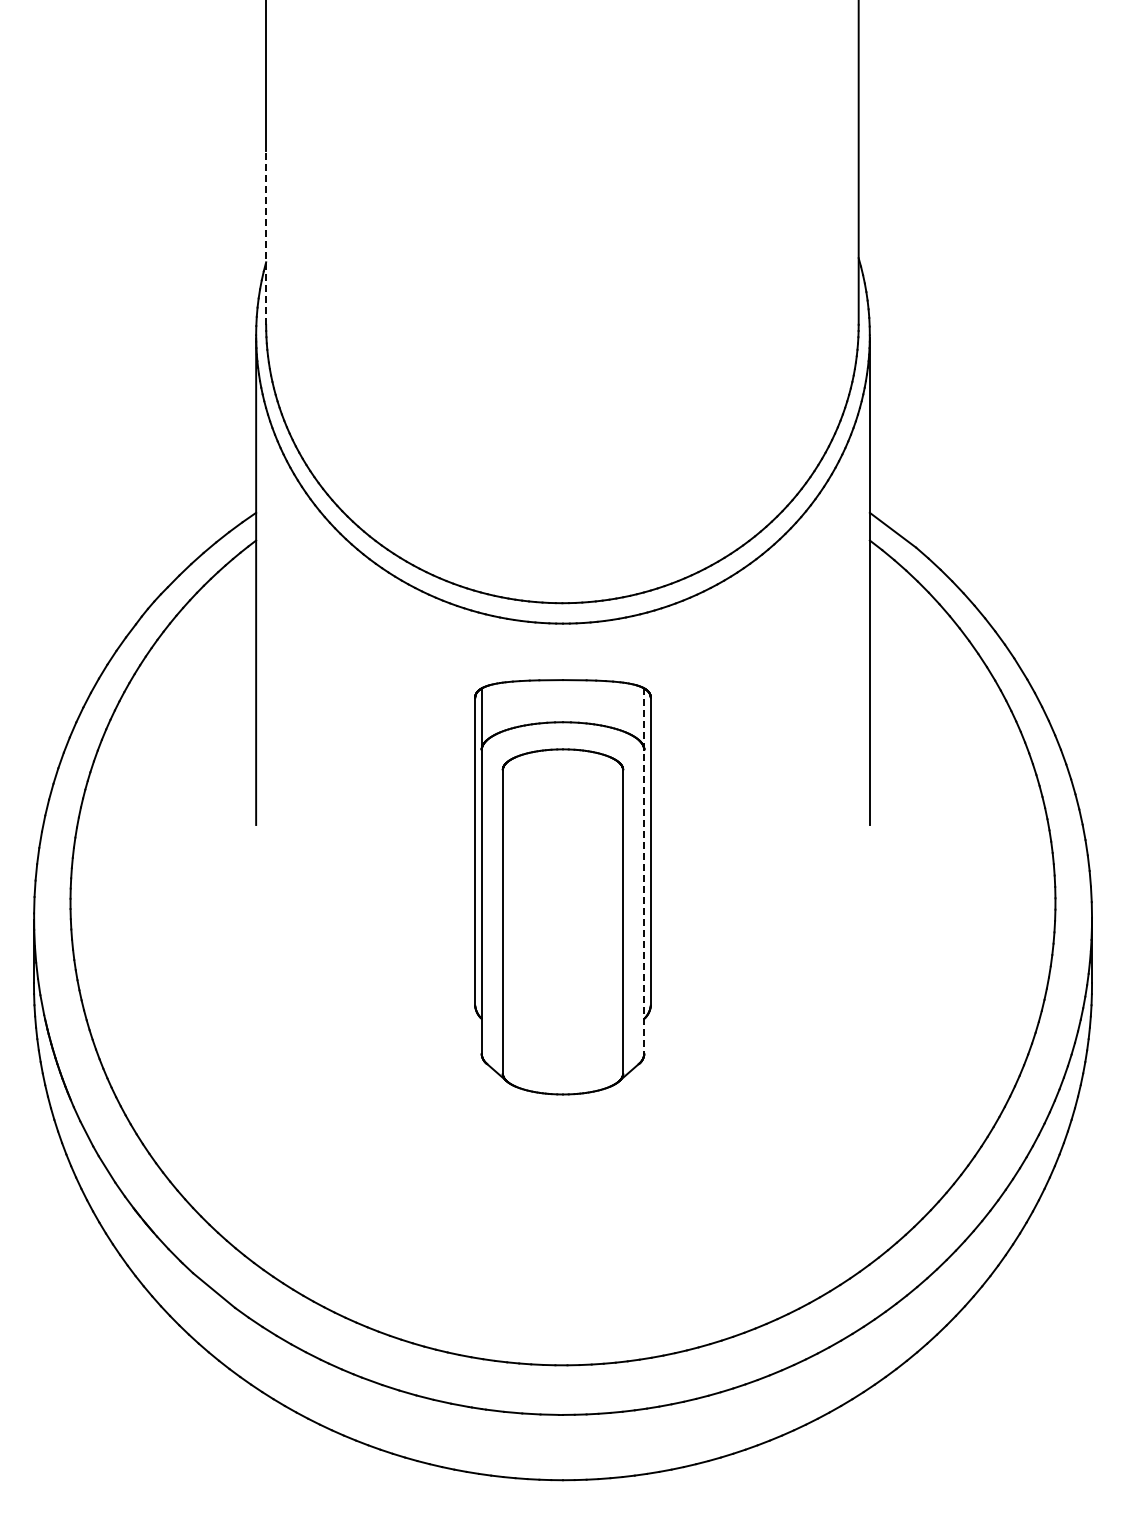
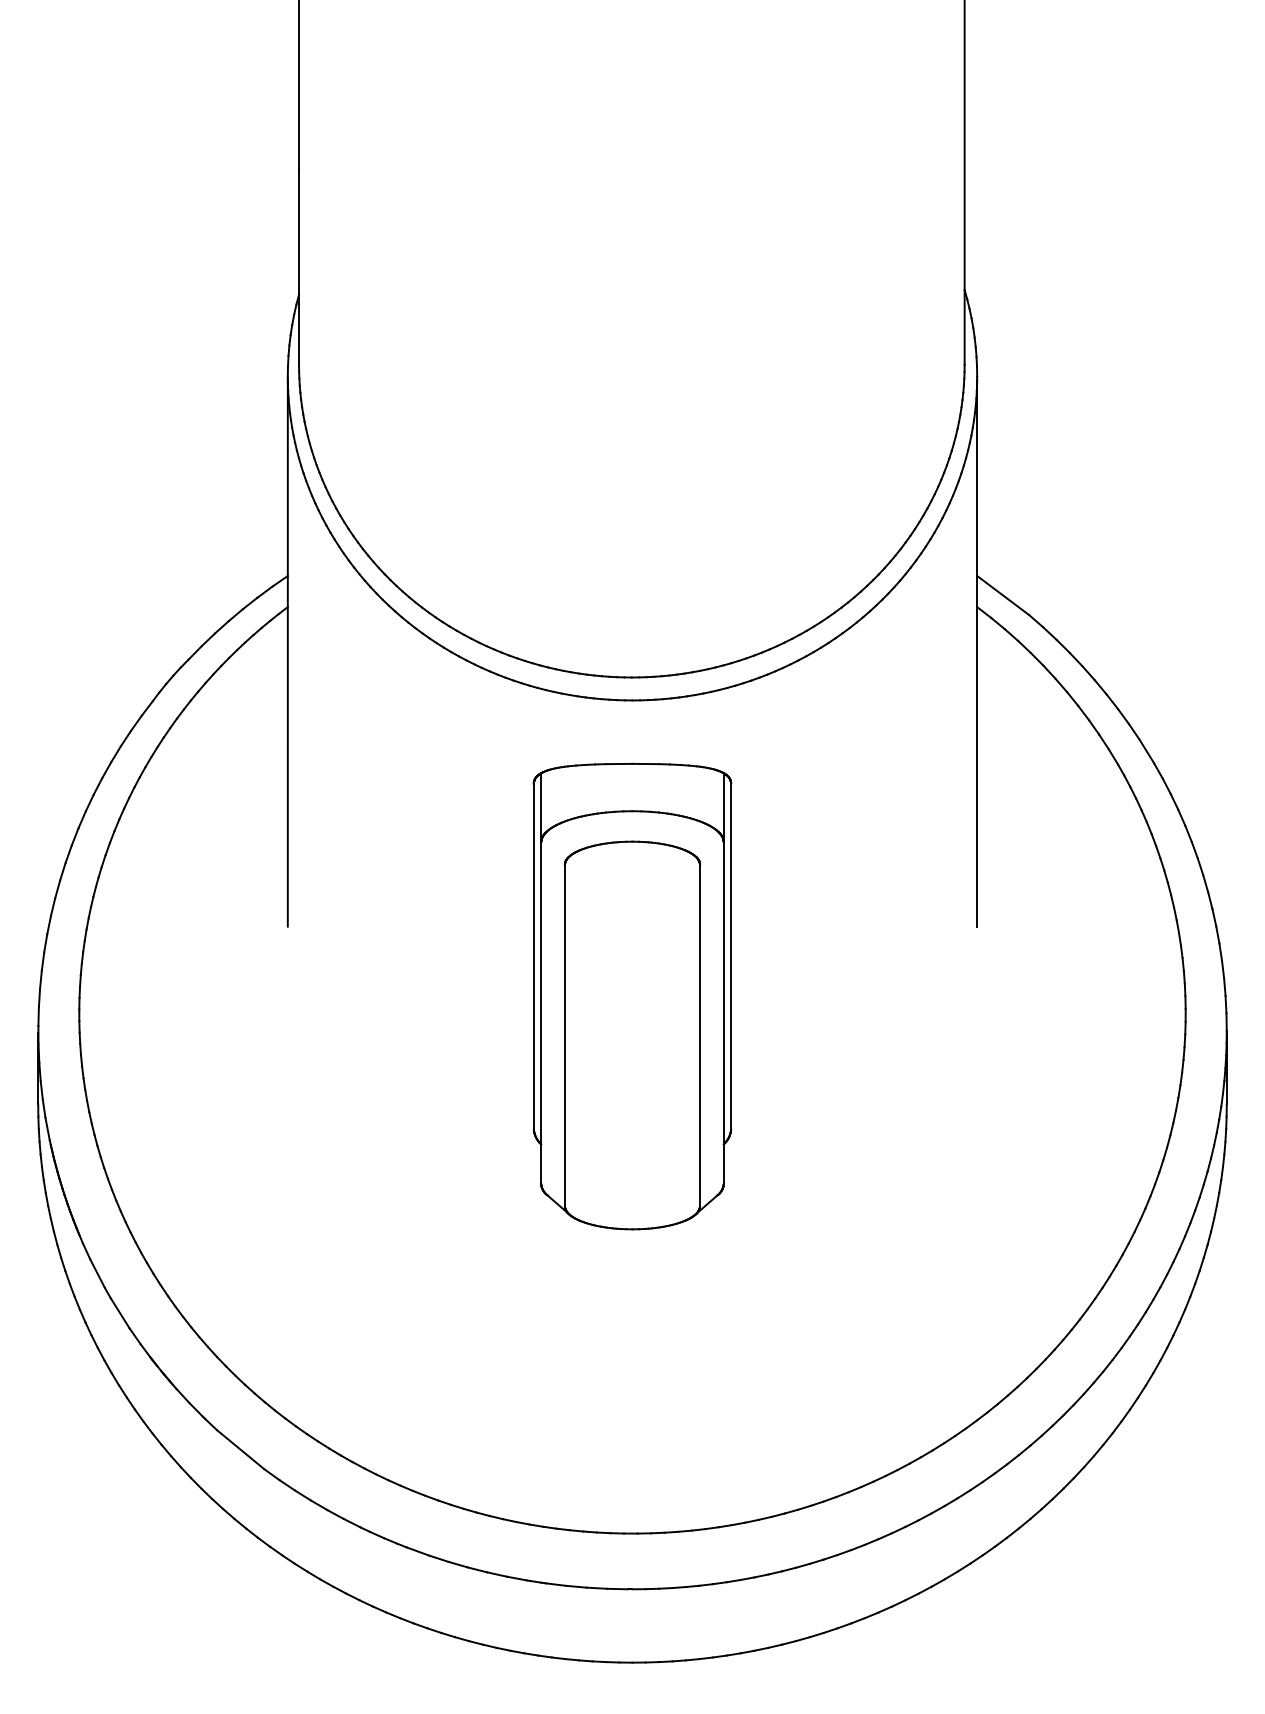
line: (266, 237) -> (299, 266), dashed -> solid
line: (644, 871) -> (724, 978), dashed -> solid

